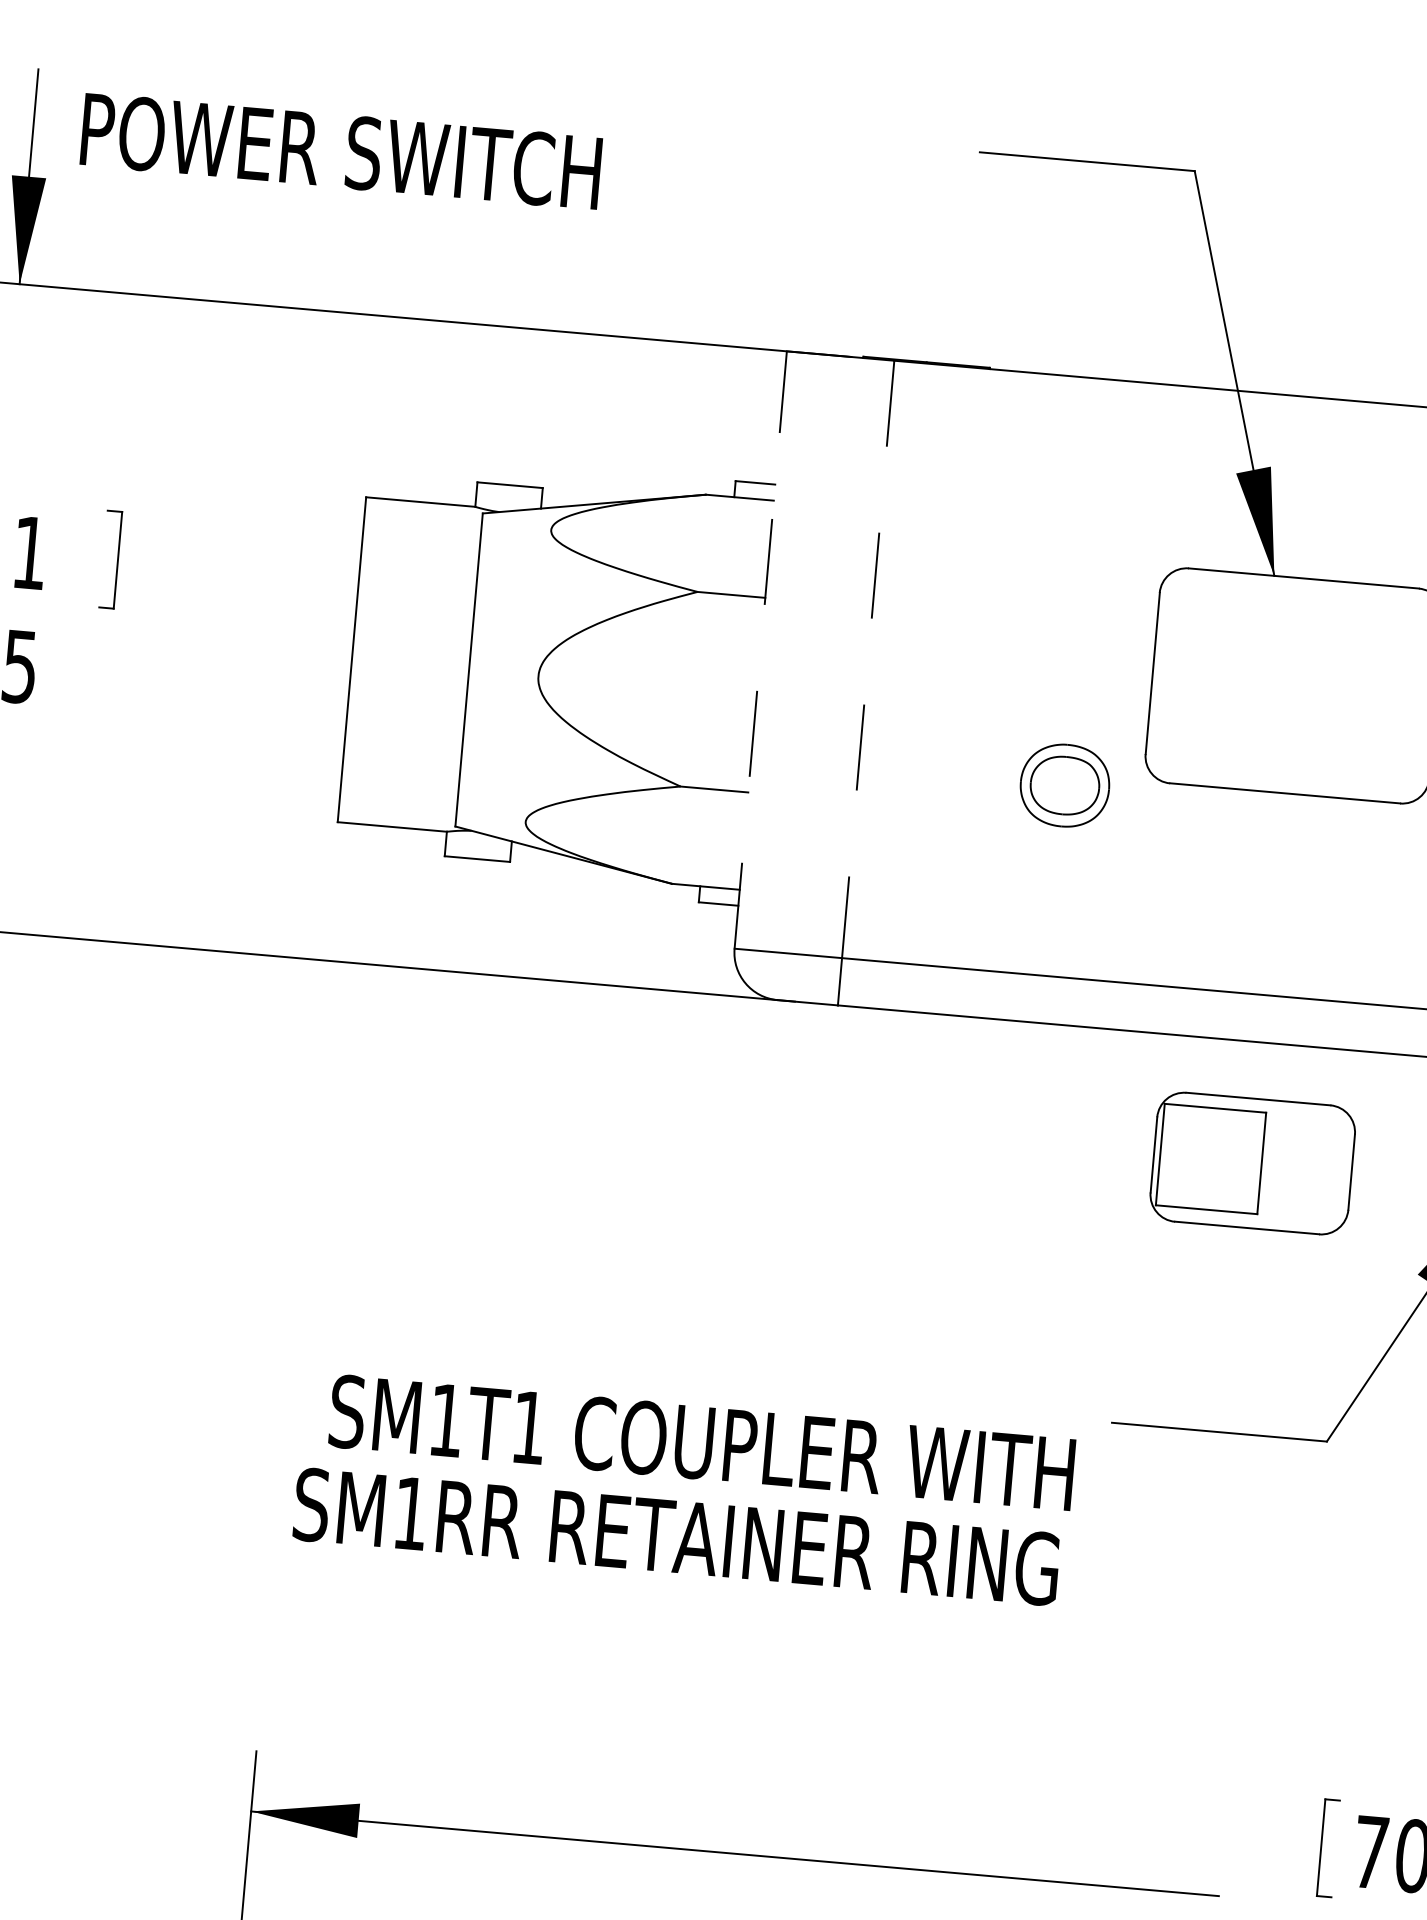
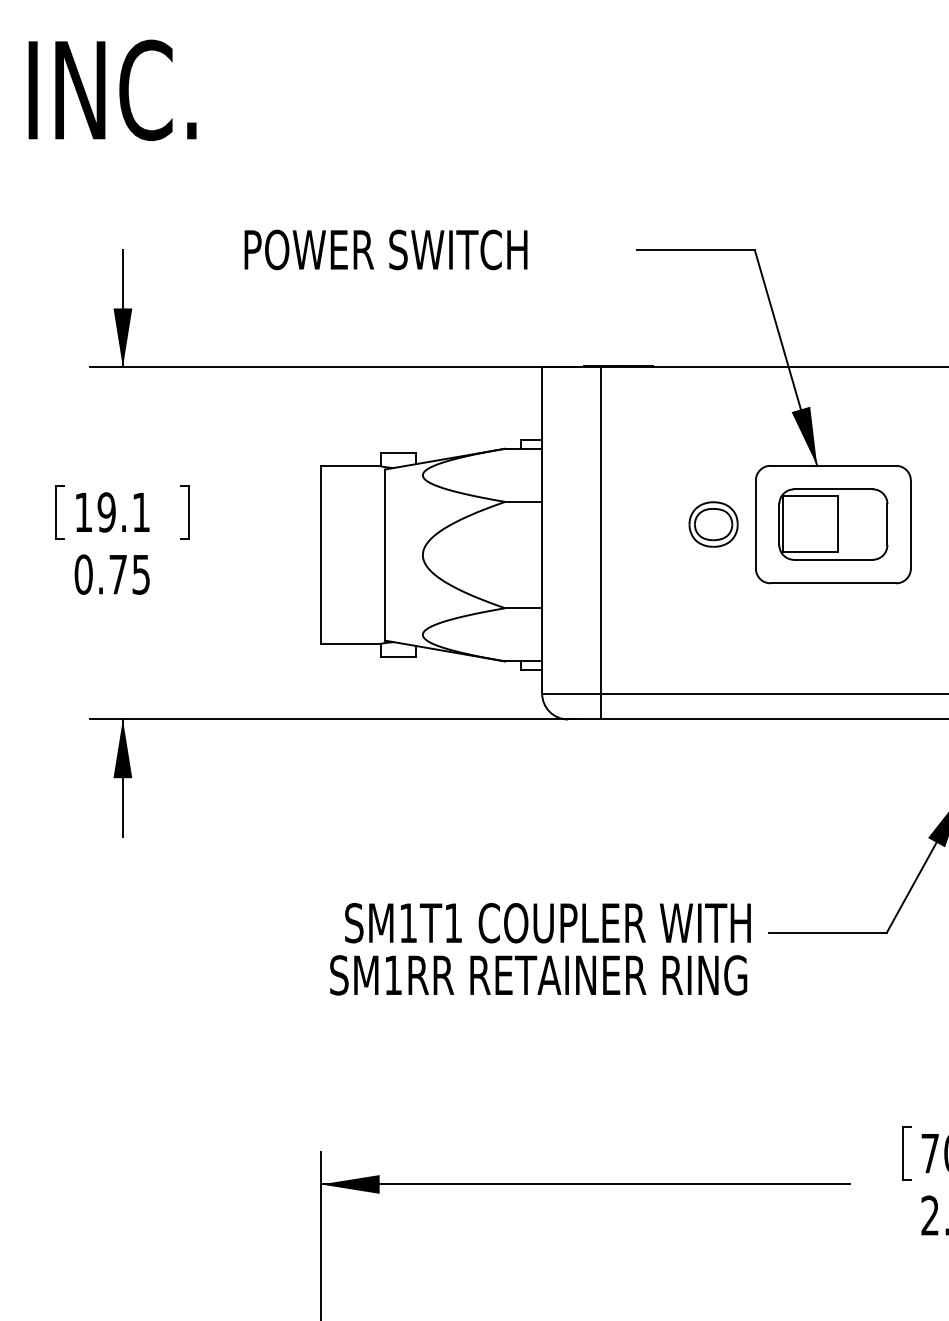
text: (340, 150) -> (385, 249), moved
line: (761, 648) -> (542, 529), dashed -> solid
line: (867, 659) -> (600, 530), dashed -> solid
part: (1064, 785) -> (713, 524), moved
part: (1252, 1163) -> (833, 524), moved
text: (684, 1489) -> (540, 949), moved

